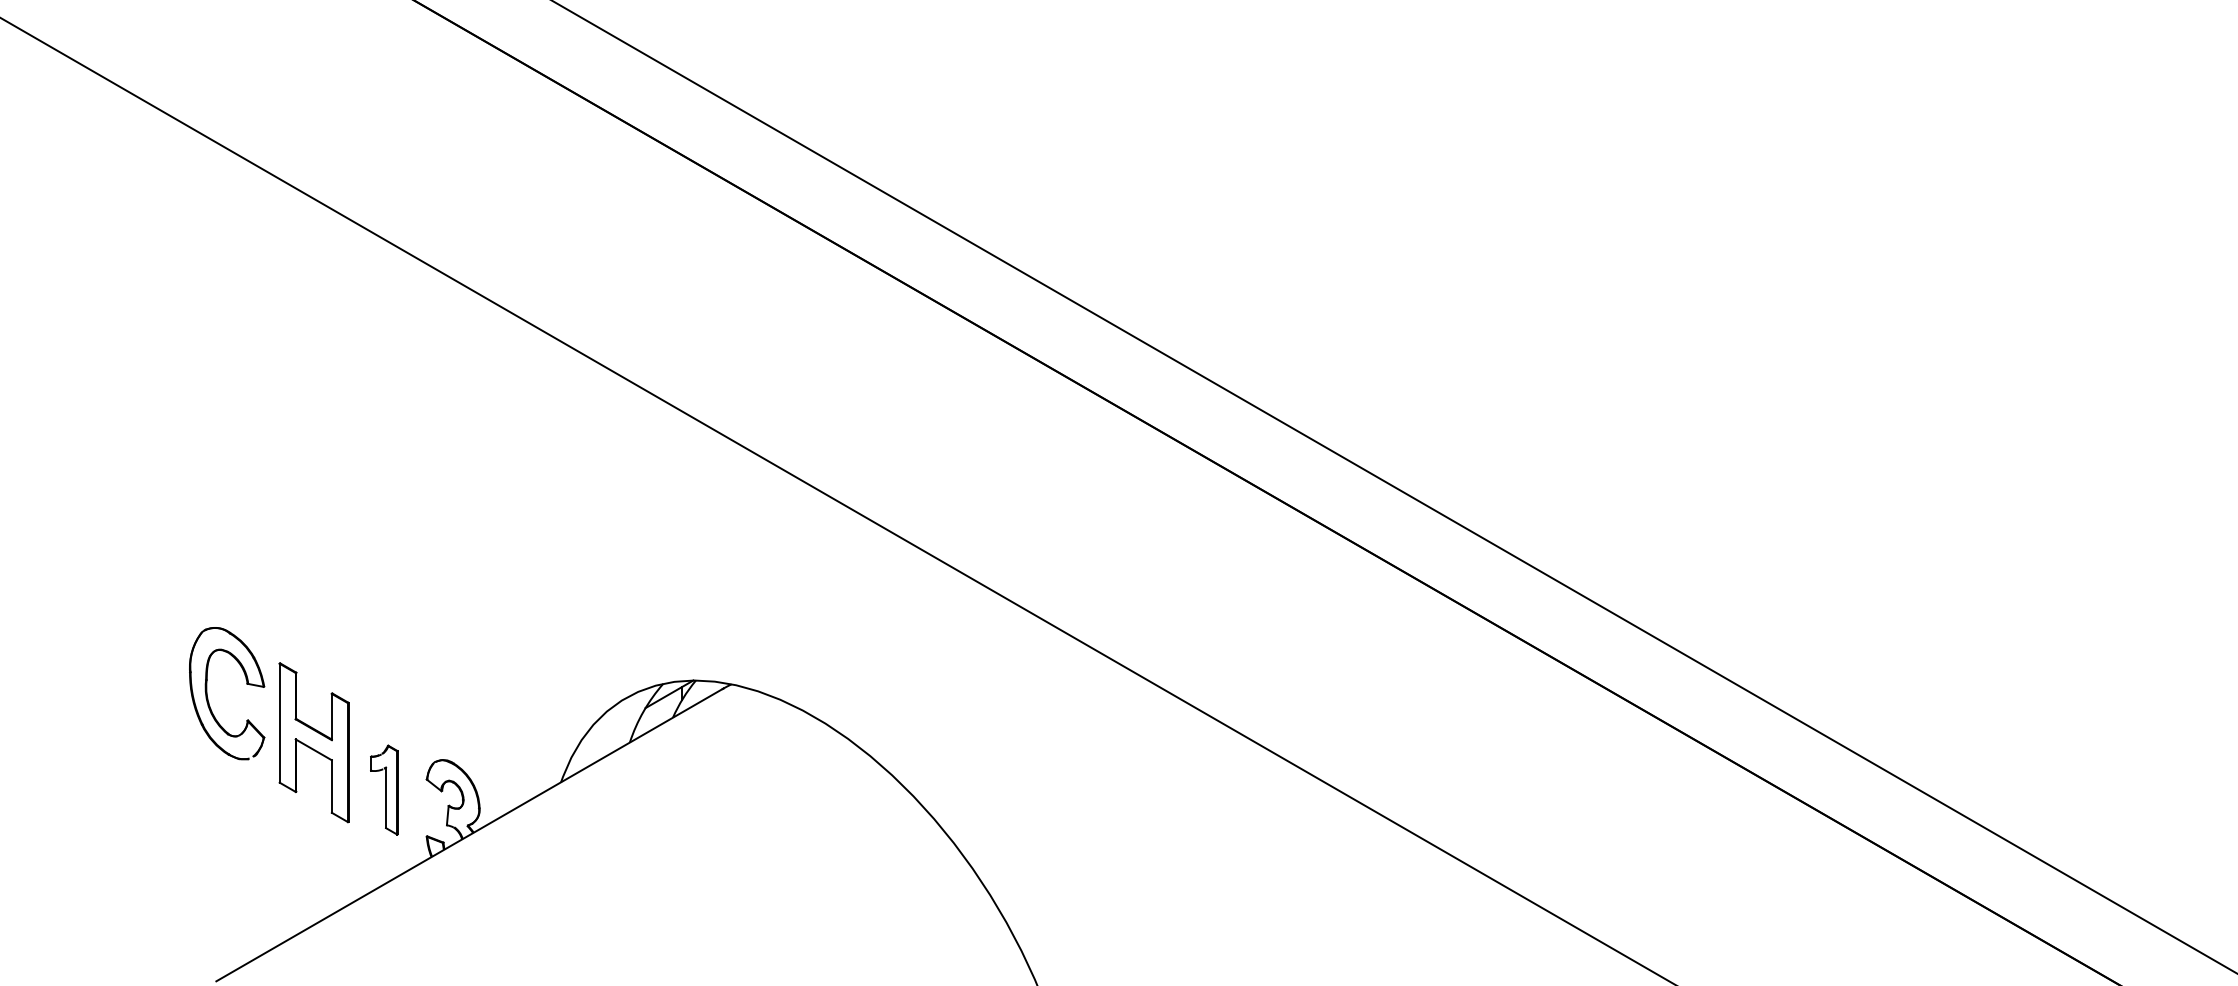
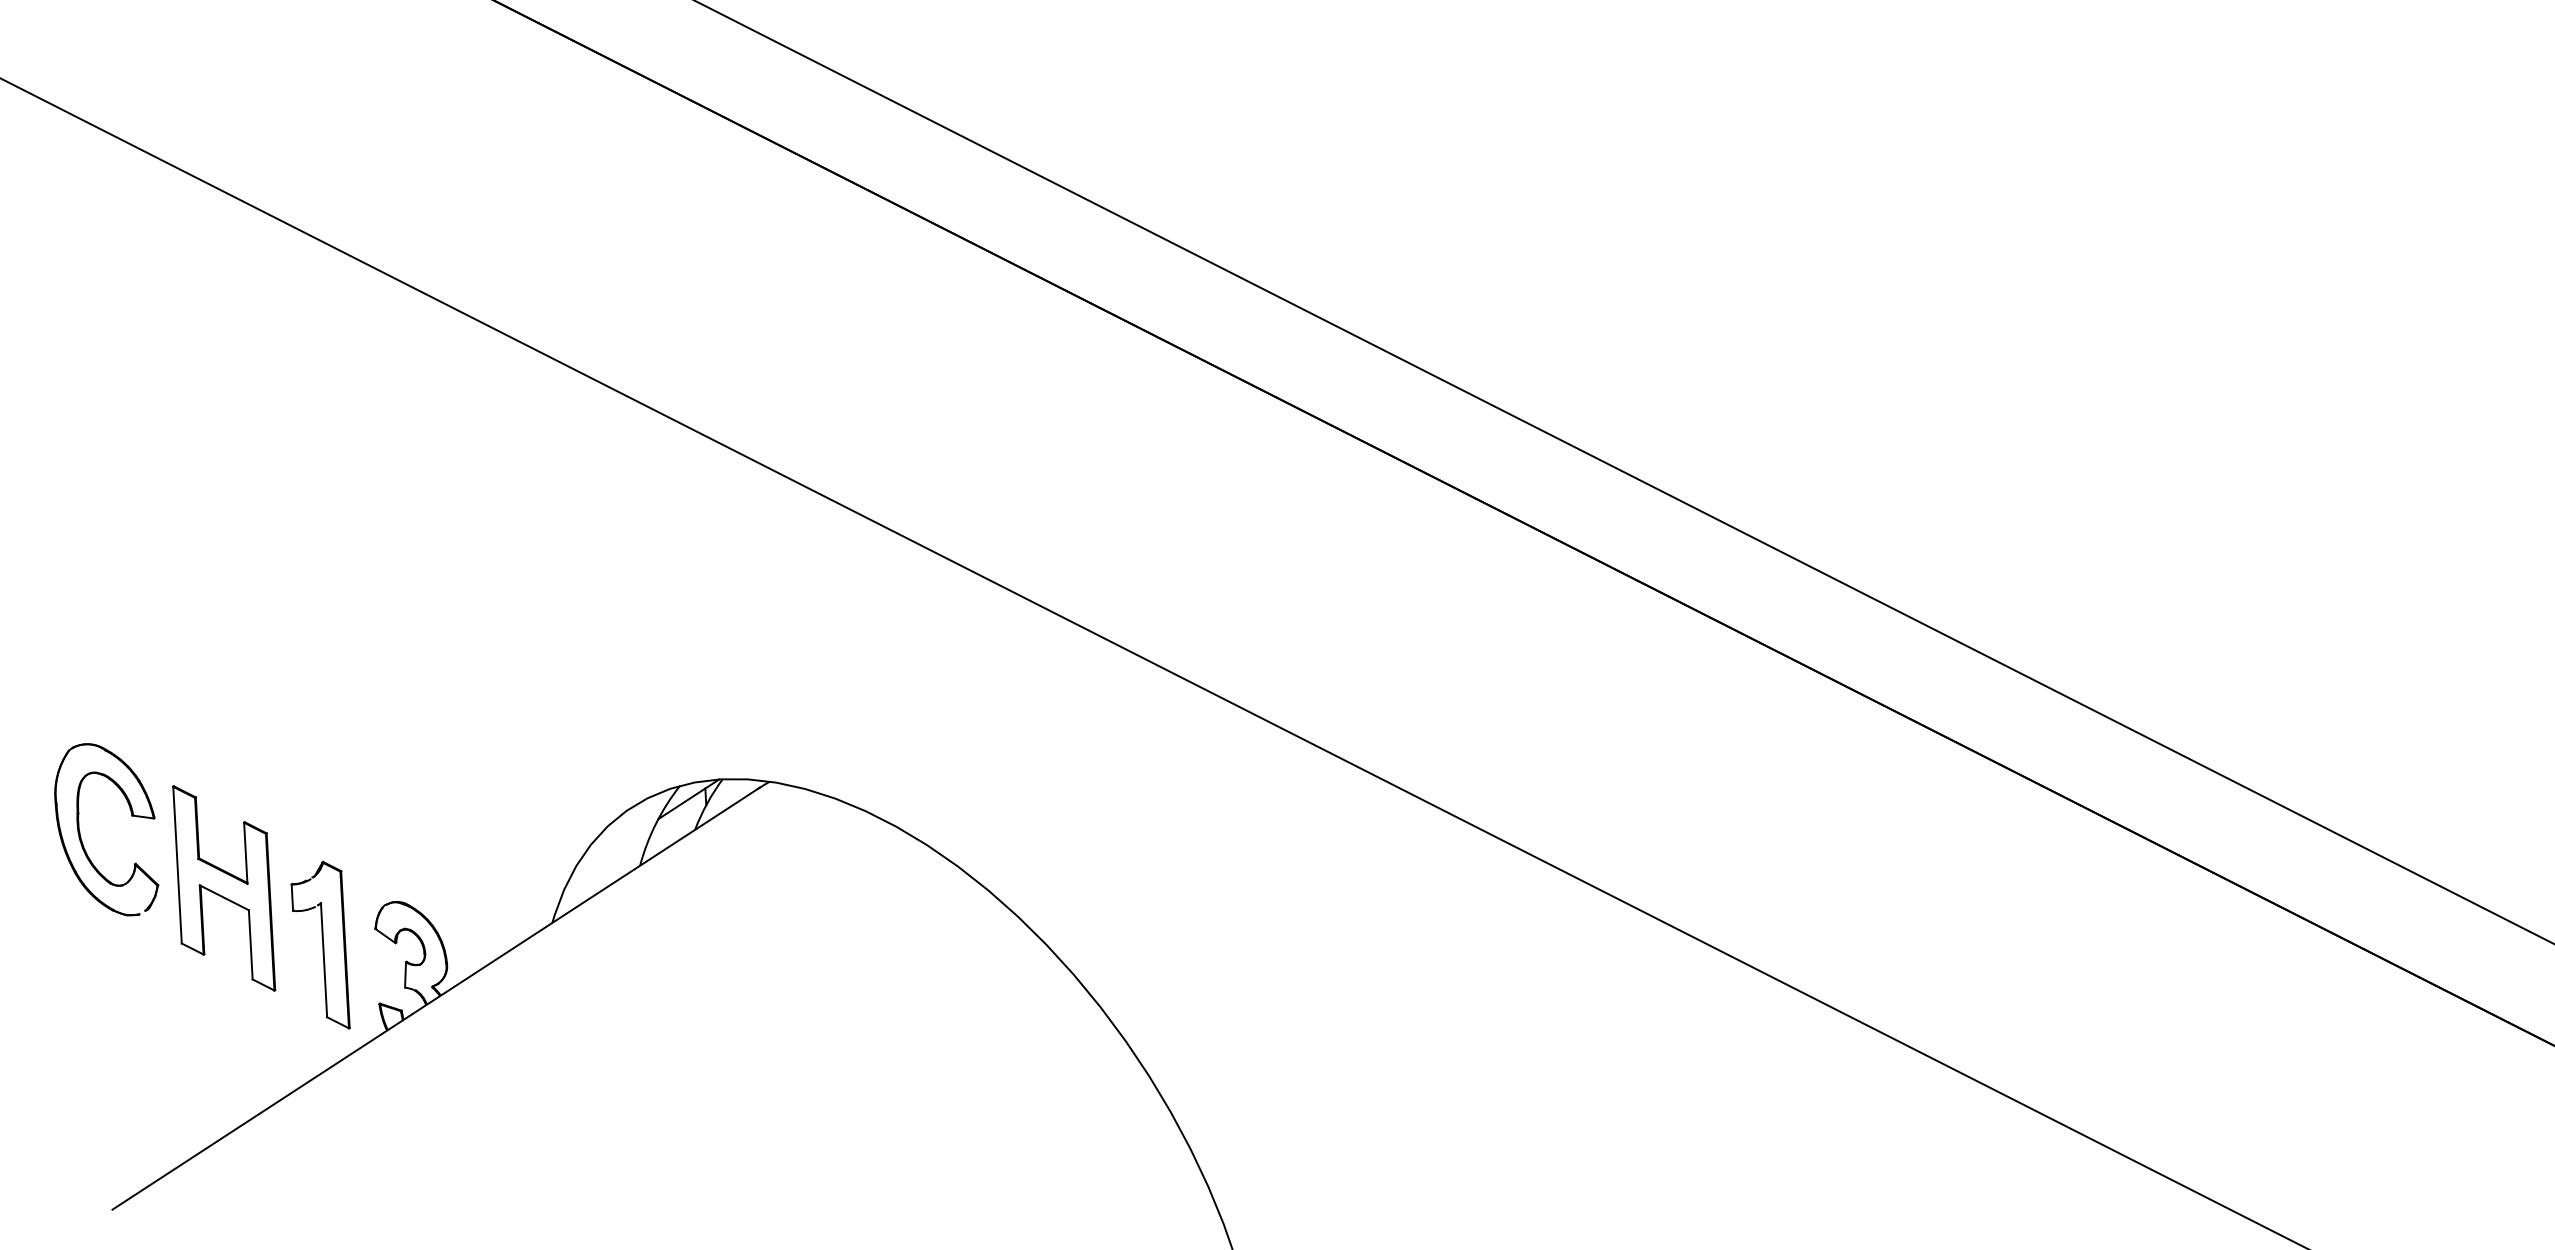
part: (384, 789) -> (320, 944), size x1.43

